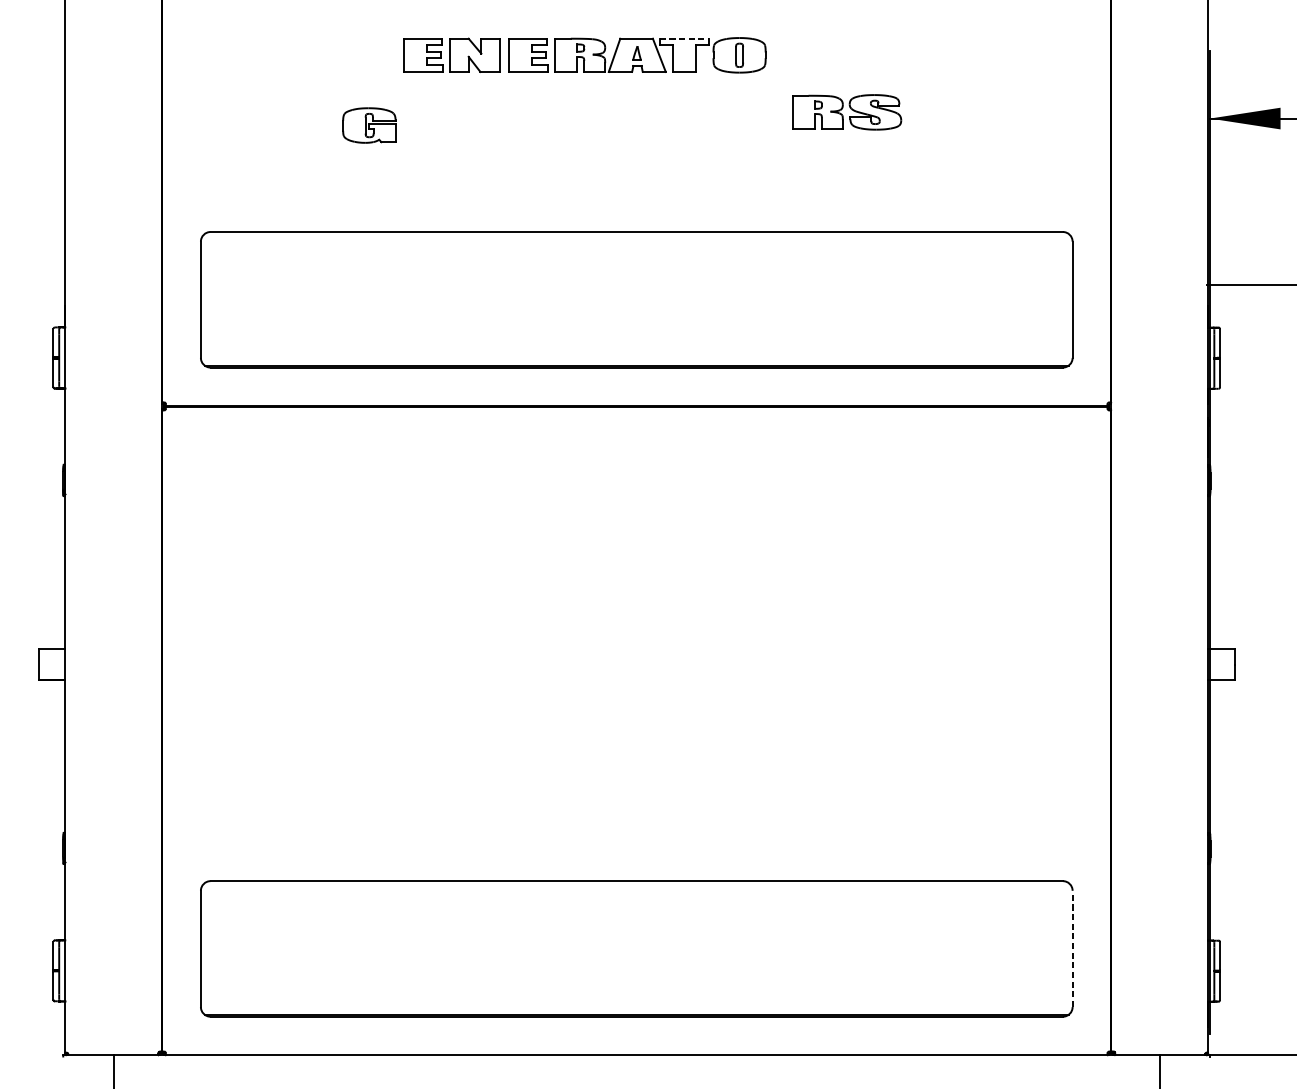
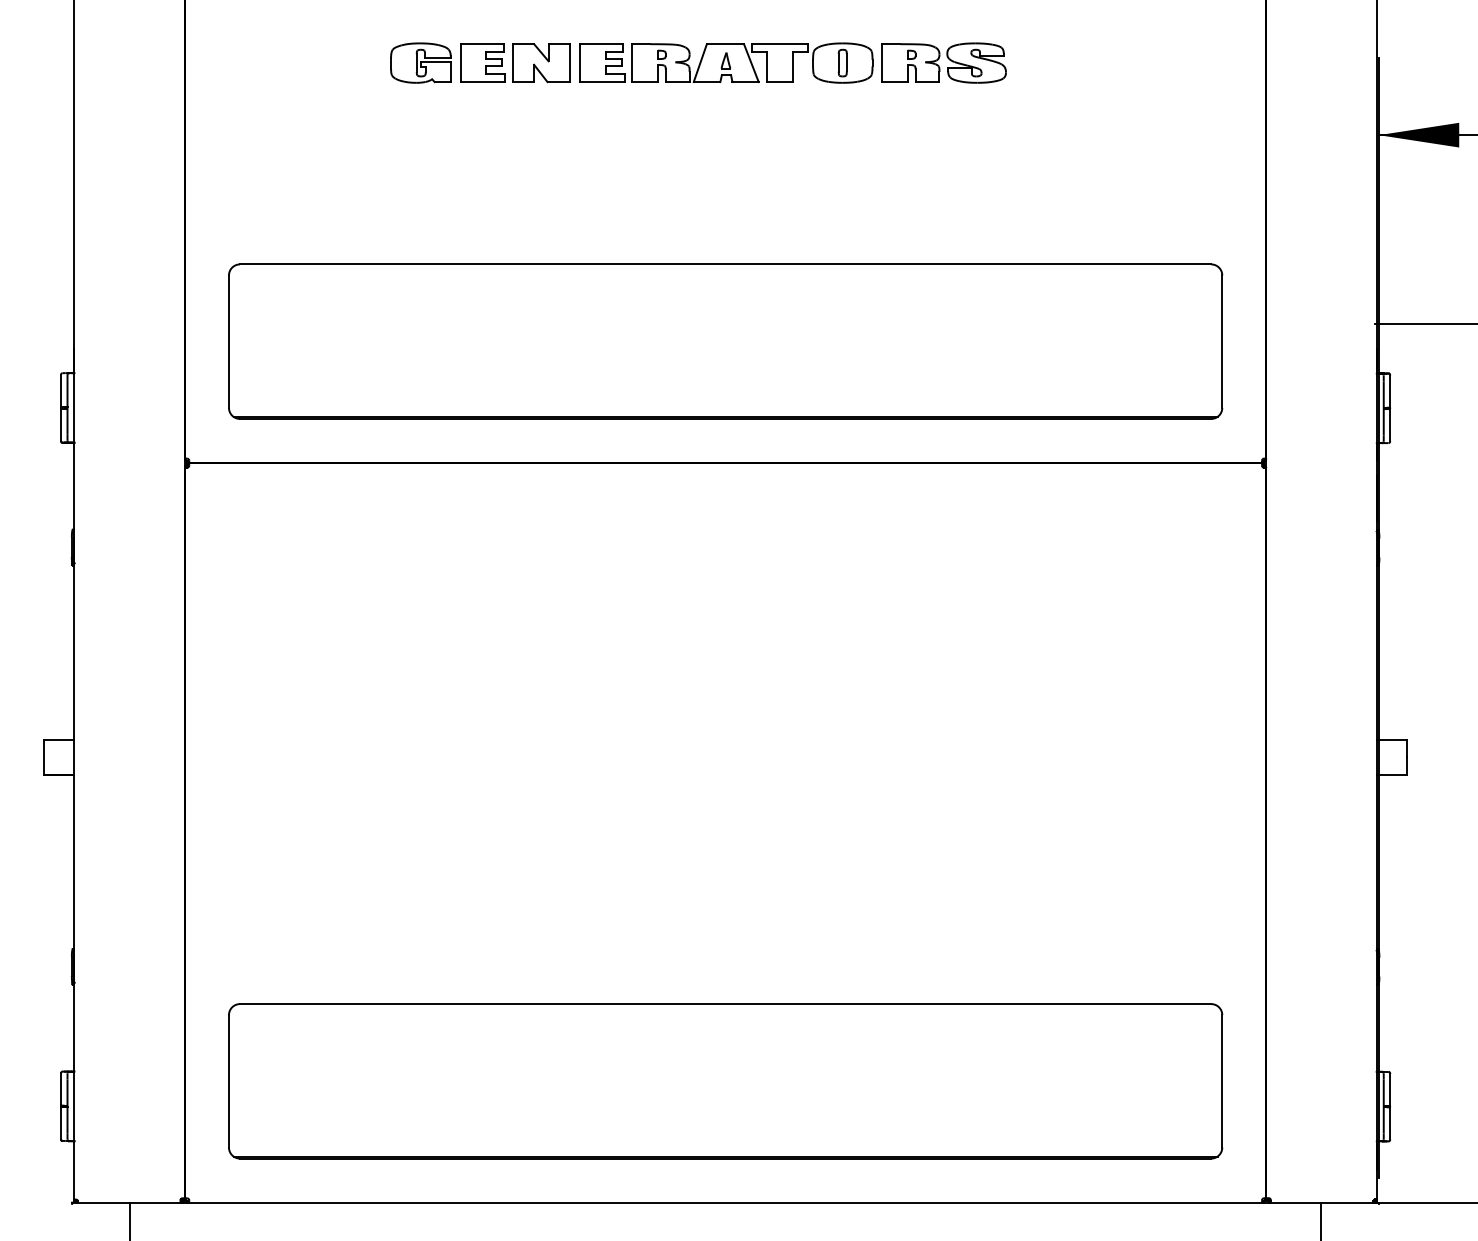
line: (684, 39) -> (780, 44), dashed -> solid
part: (846, 111) -> (943, 62), moved
part: (368, 125) -> (420, 62), moved
line: (1072, 948) -> (1222, 1080), dashed -> solid

